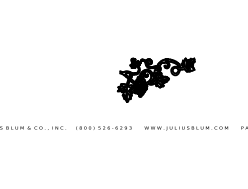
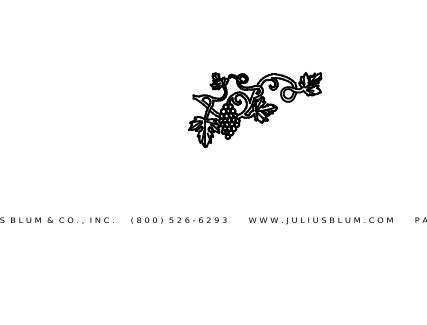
part: (155, 79) -> (253, 109), moved

